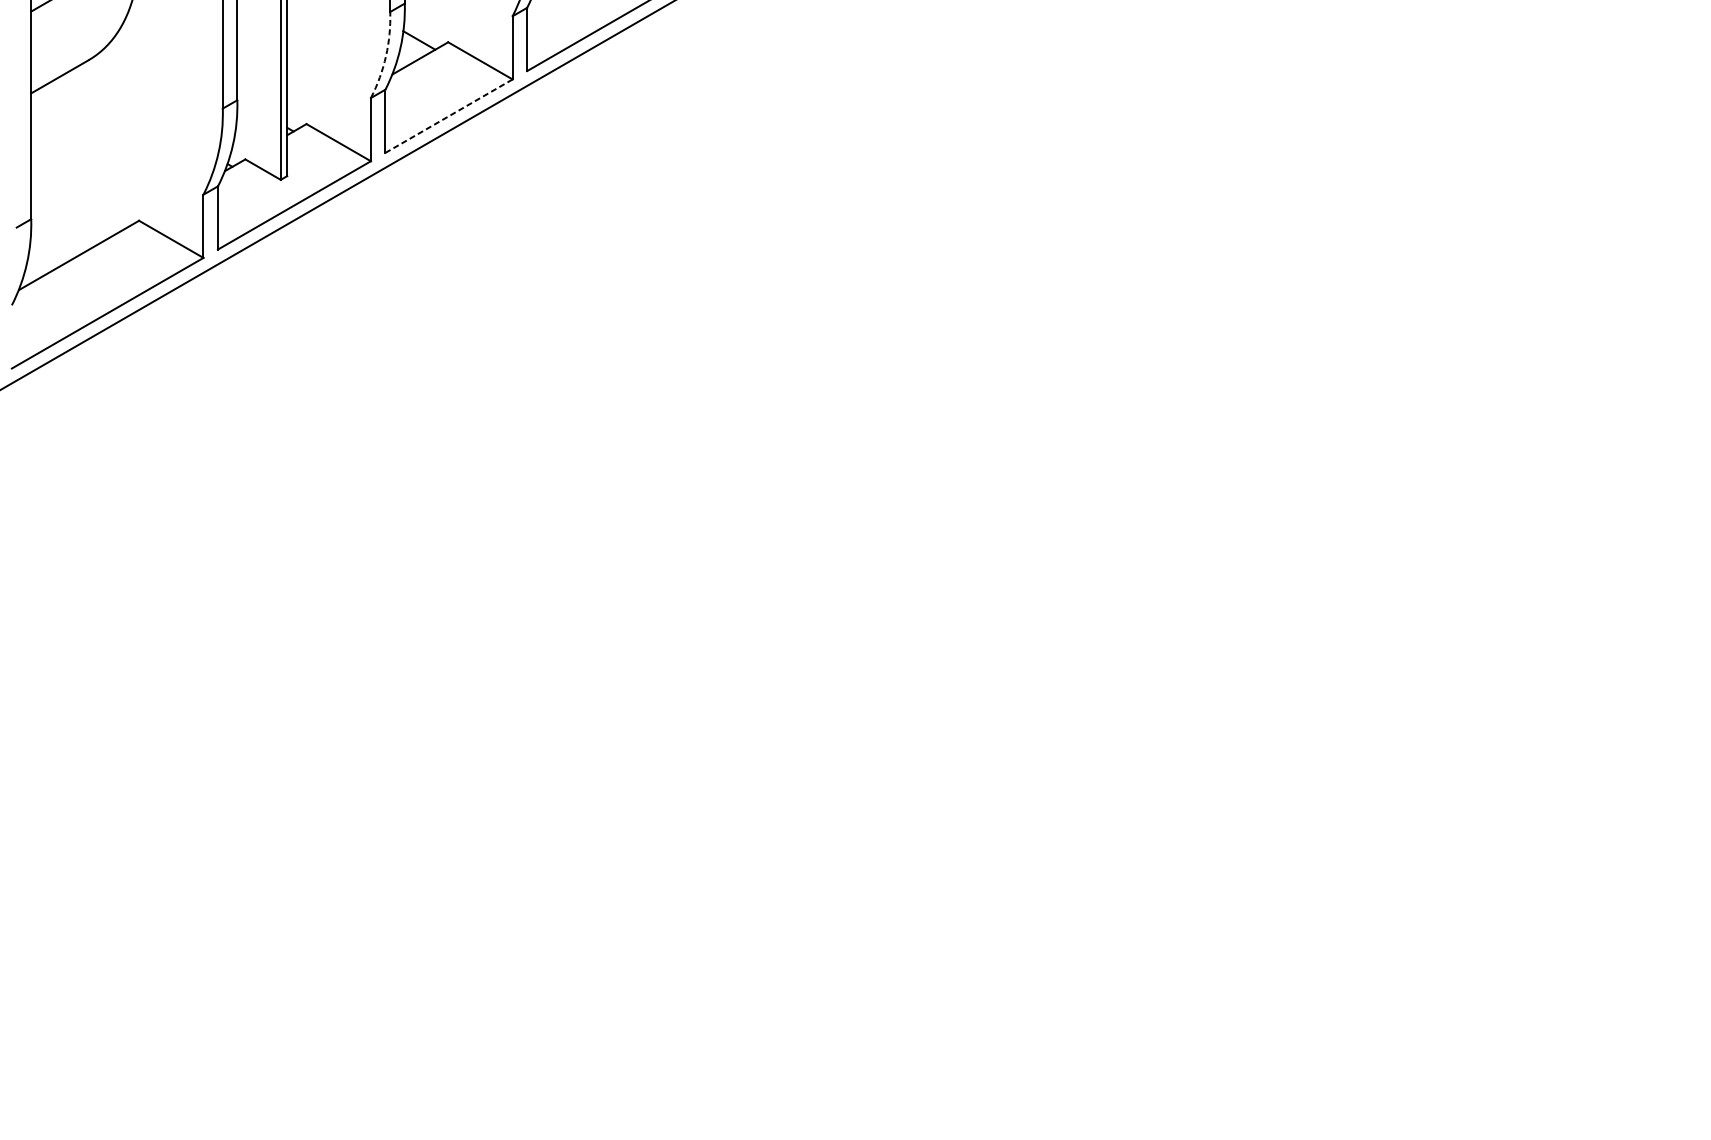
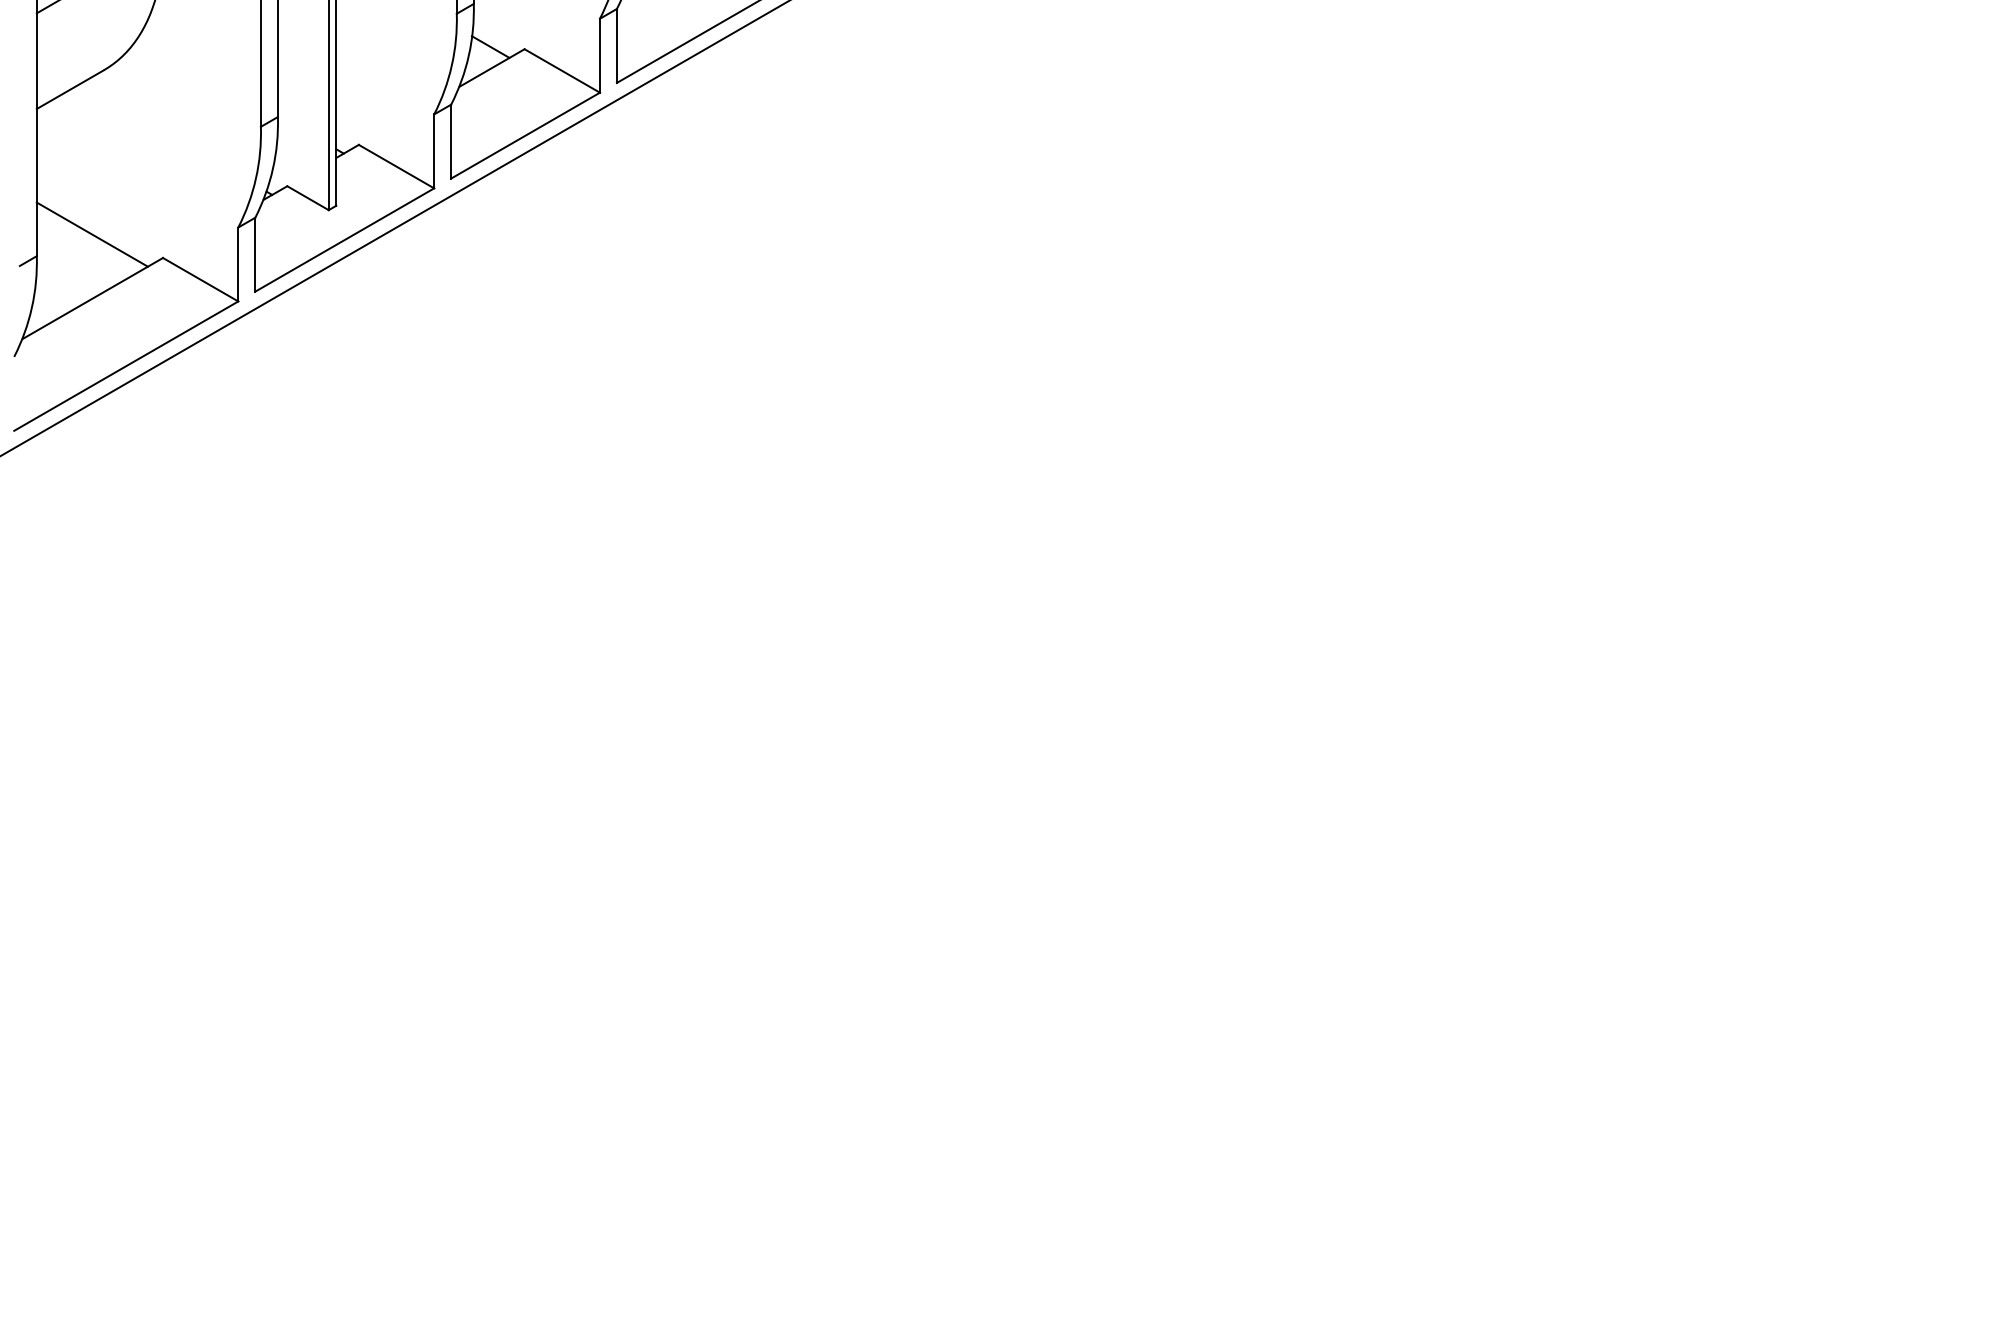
arc: (385, 56) -> (451, 65), dashed -> solid
line: (448, 116) -> (525, 135), dashed -> solid
line: (77, 200) -> (91, 234), added

